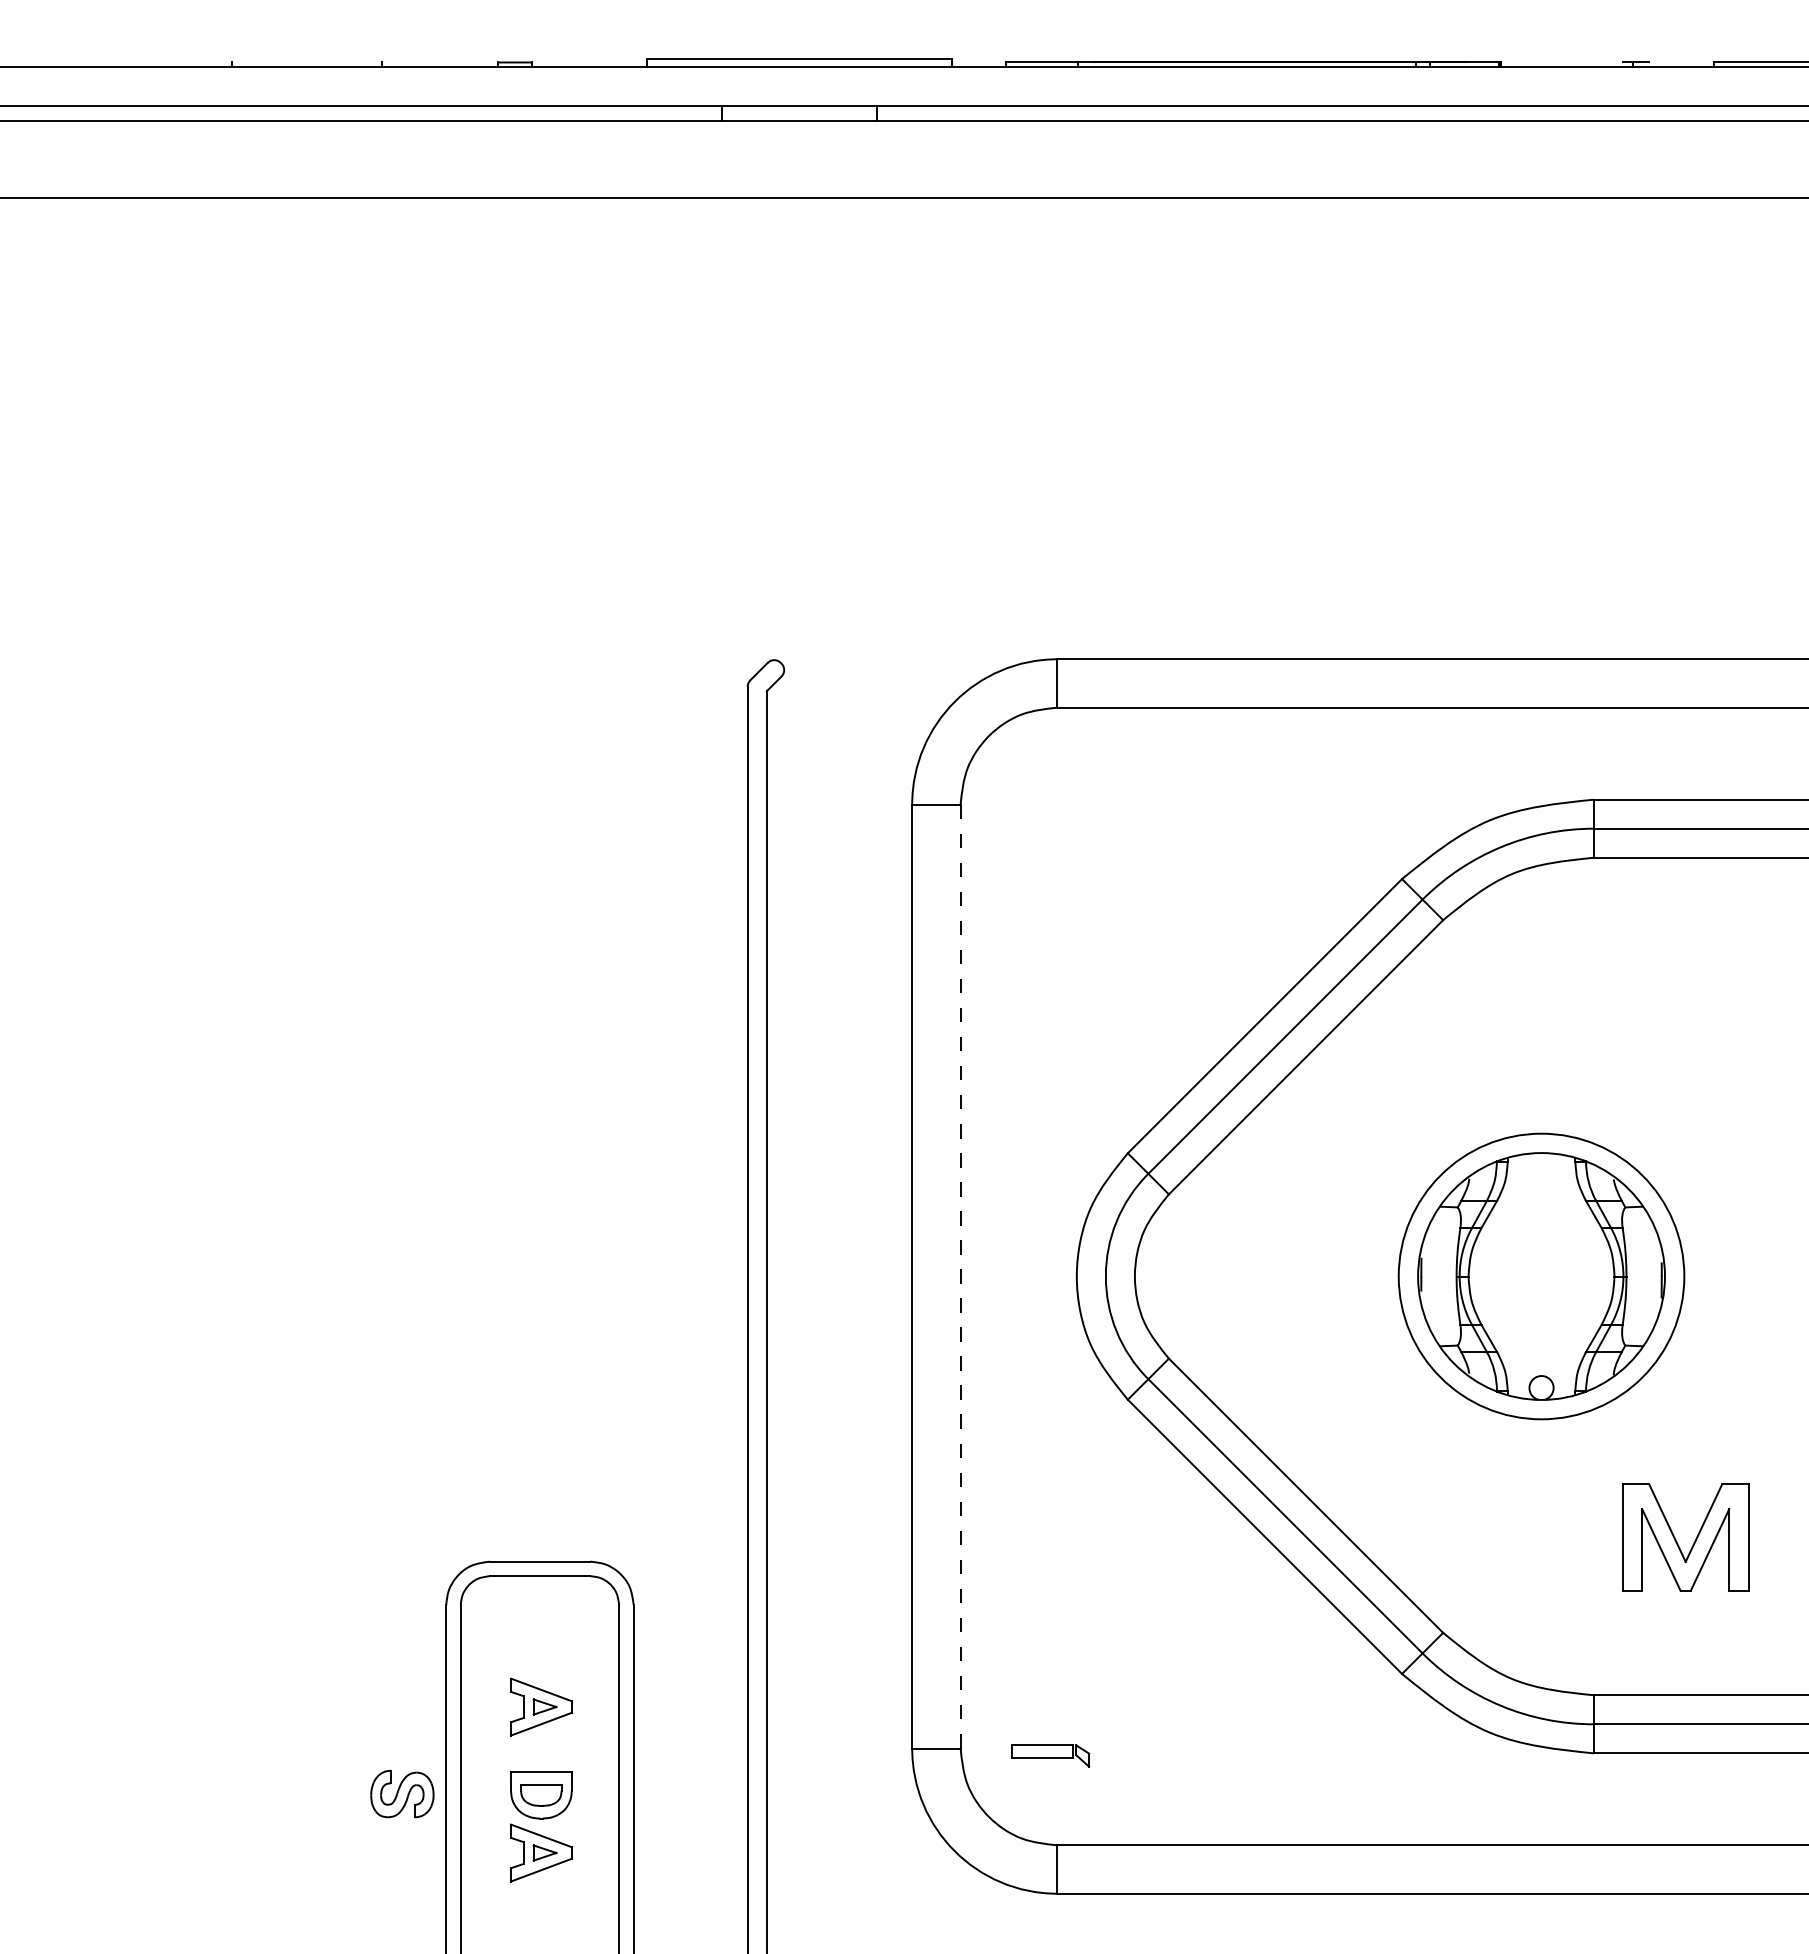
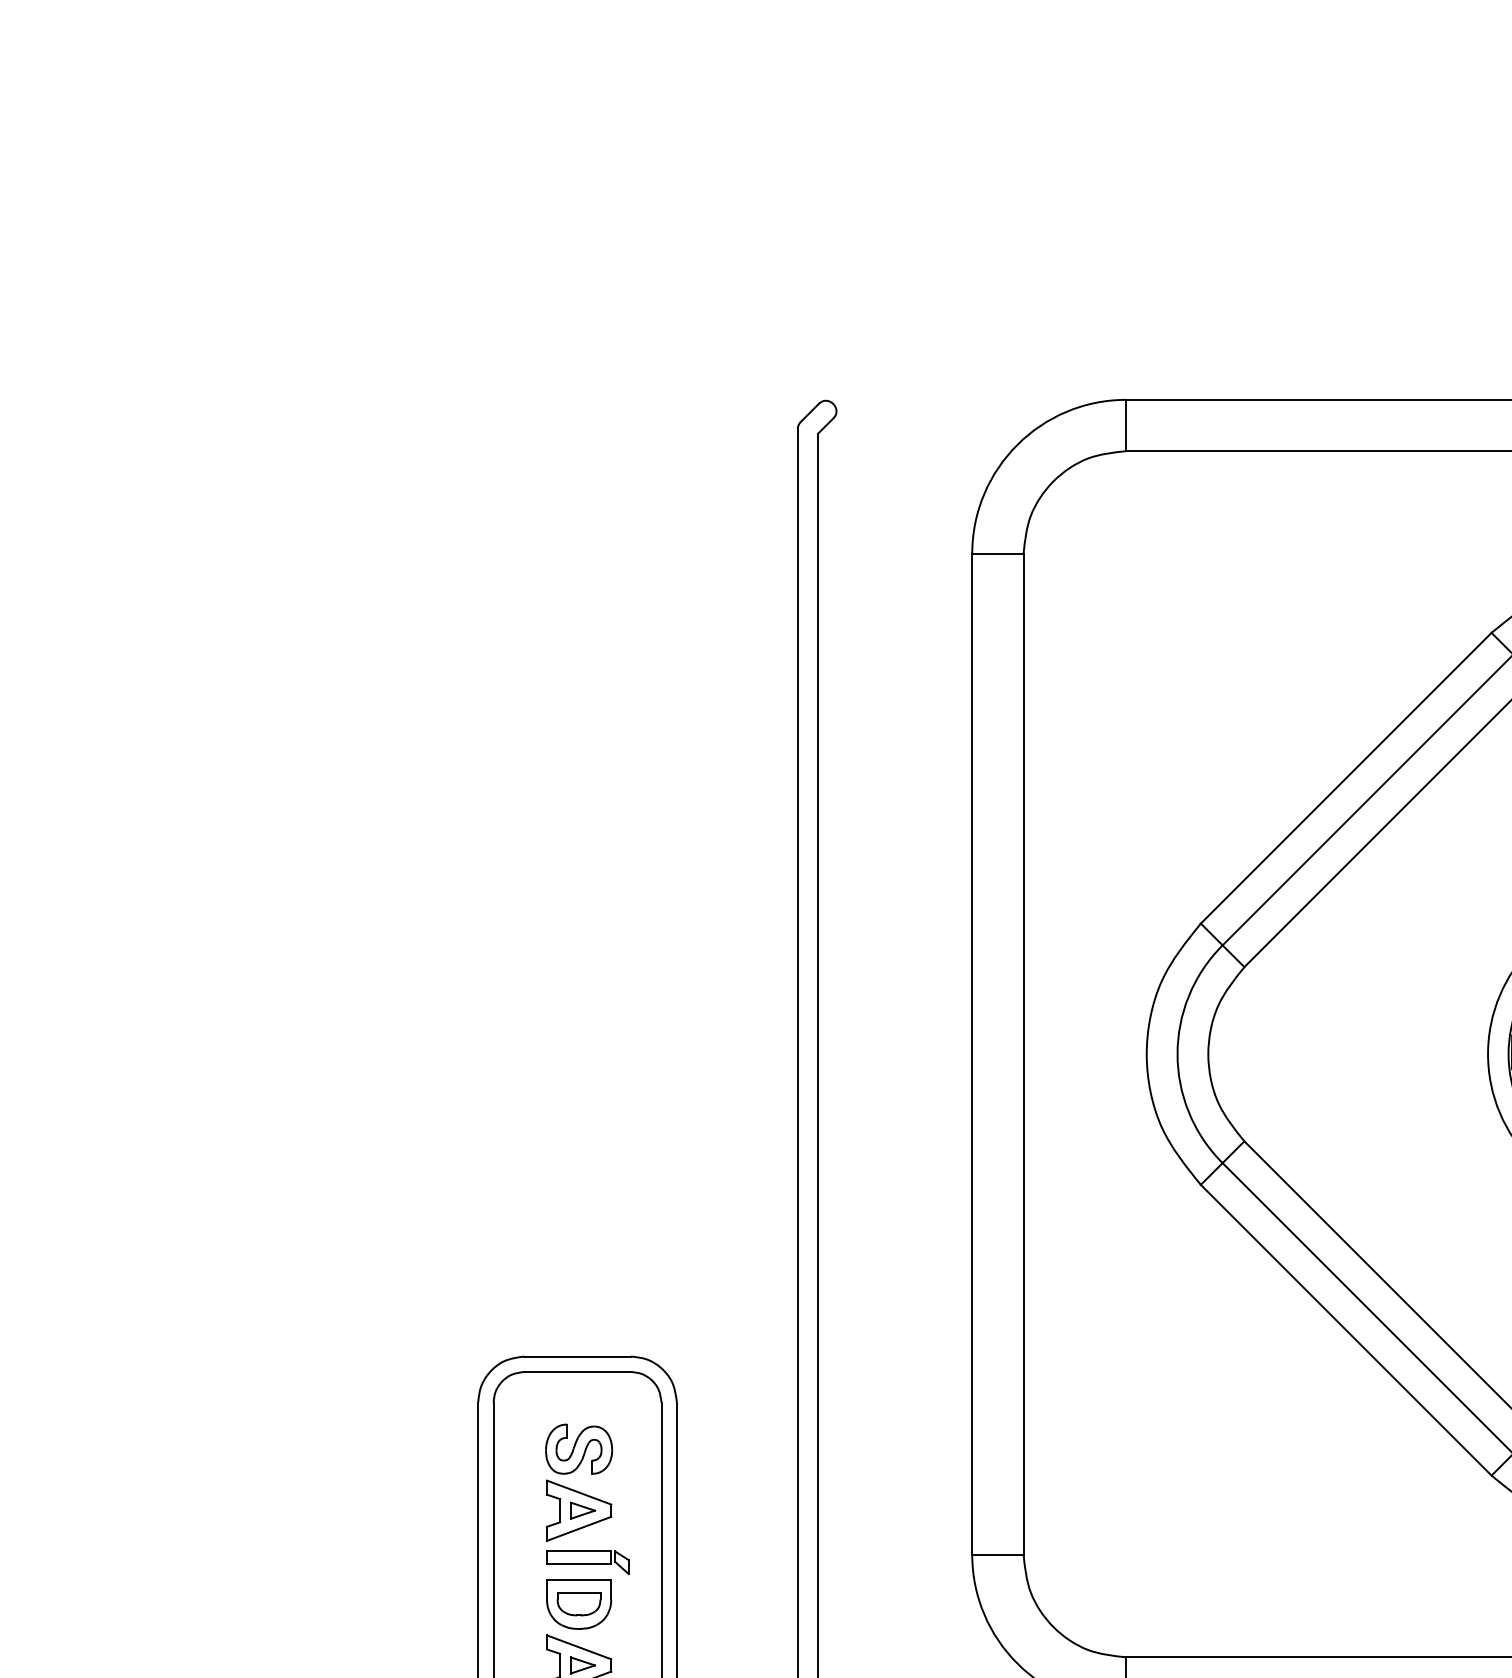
line: (960, 1276) -> (1023, 1054), dashed -> solid
part: (1050, 1755) -> (587, 1562), moved
part: (402, 1793) -> (579, 1448), moved

